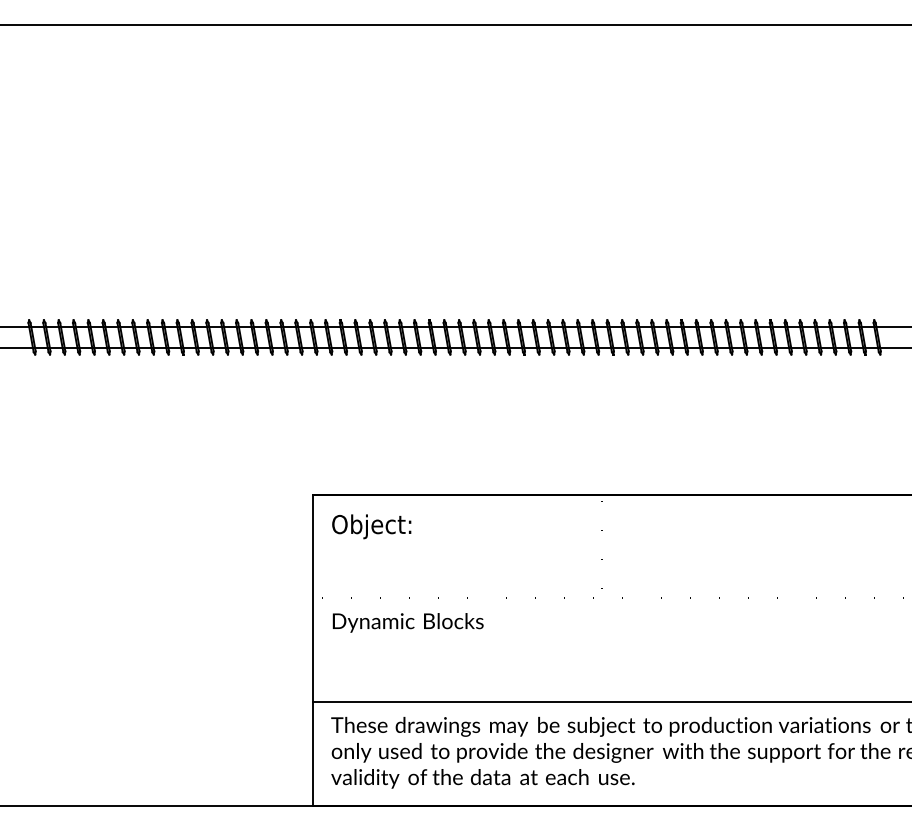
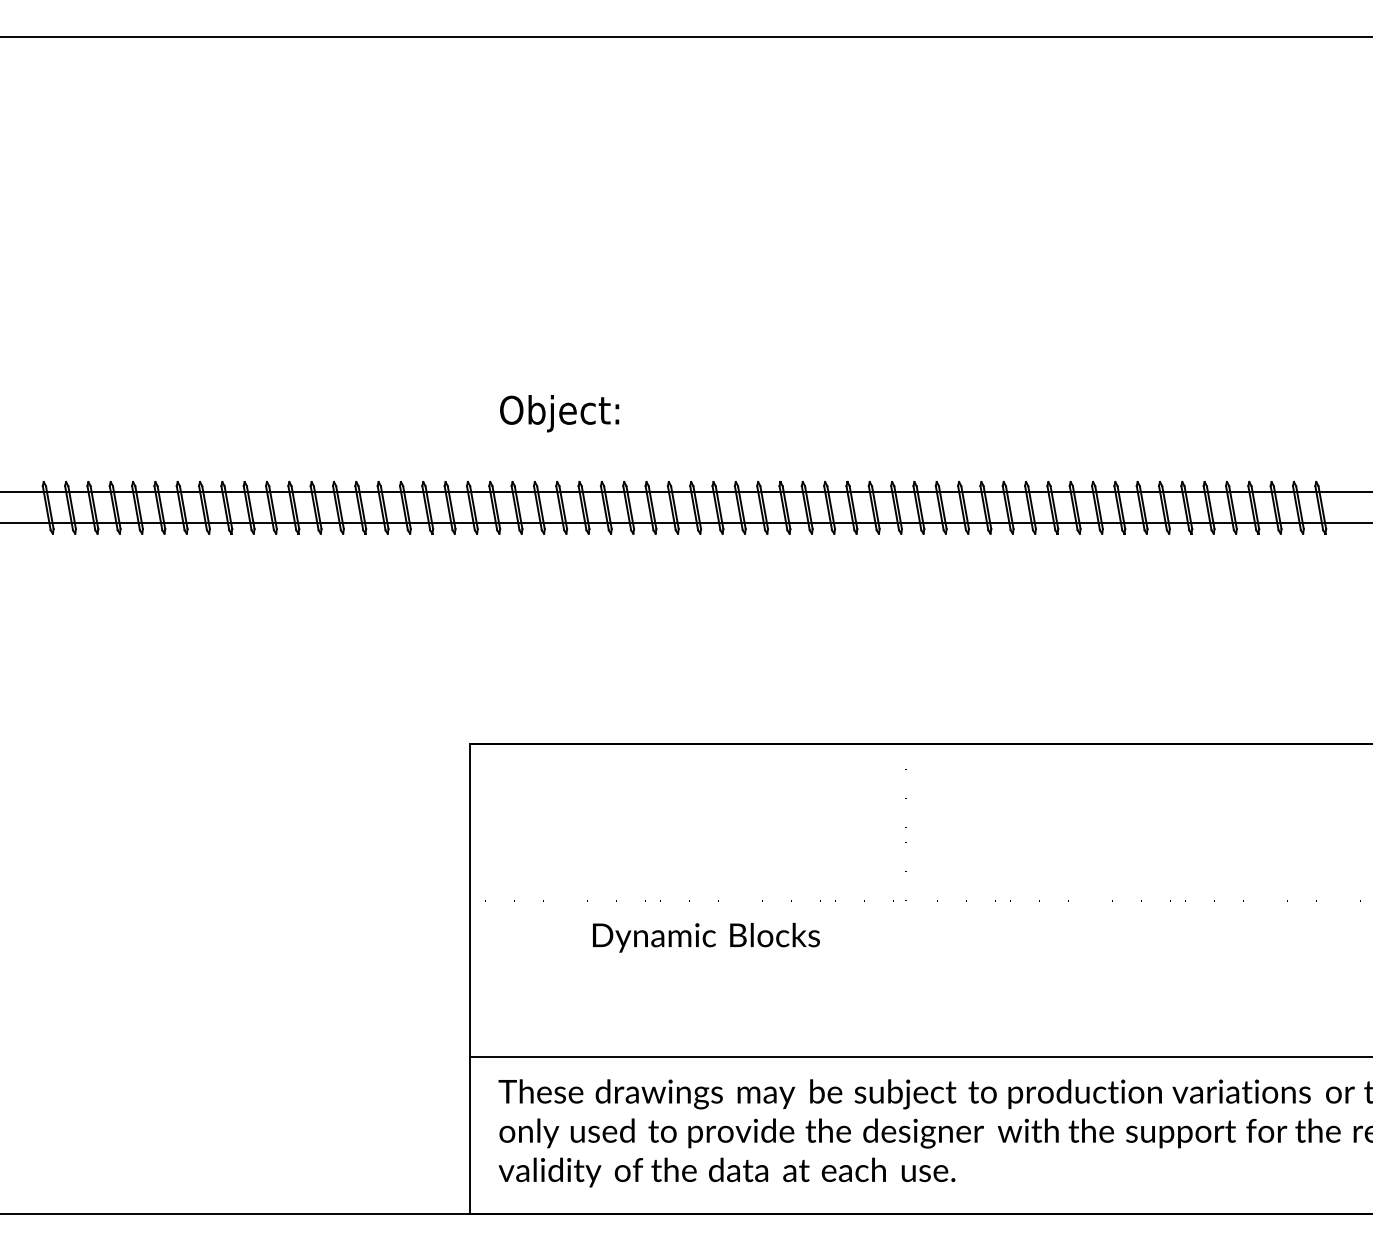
text: (371, 526) -> (559, 413), moved
text: (407, 622) -> (705, 937), moved

